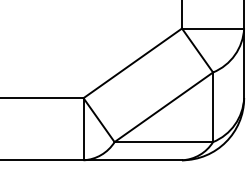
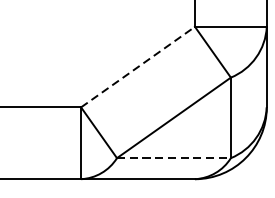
line: (133, 63) -> (138, 67), solid -> dashed
line: (164, 142) -> (174, 158), solid -> dashed

